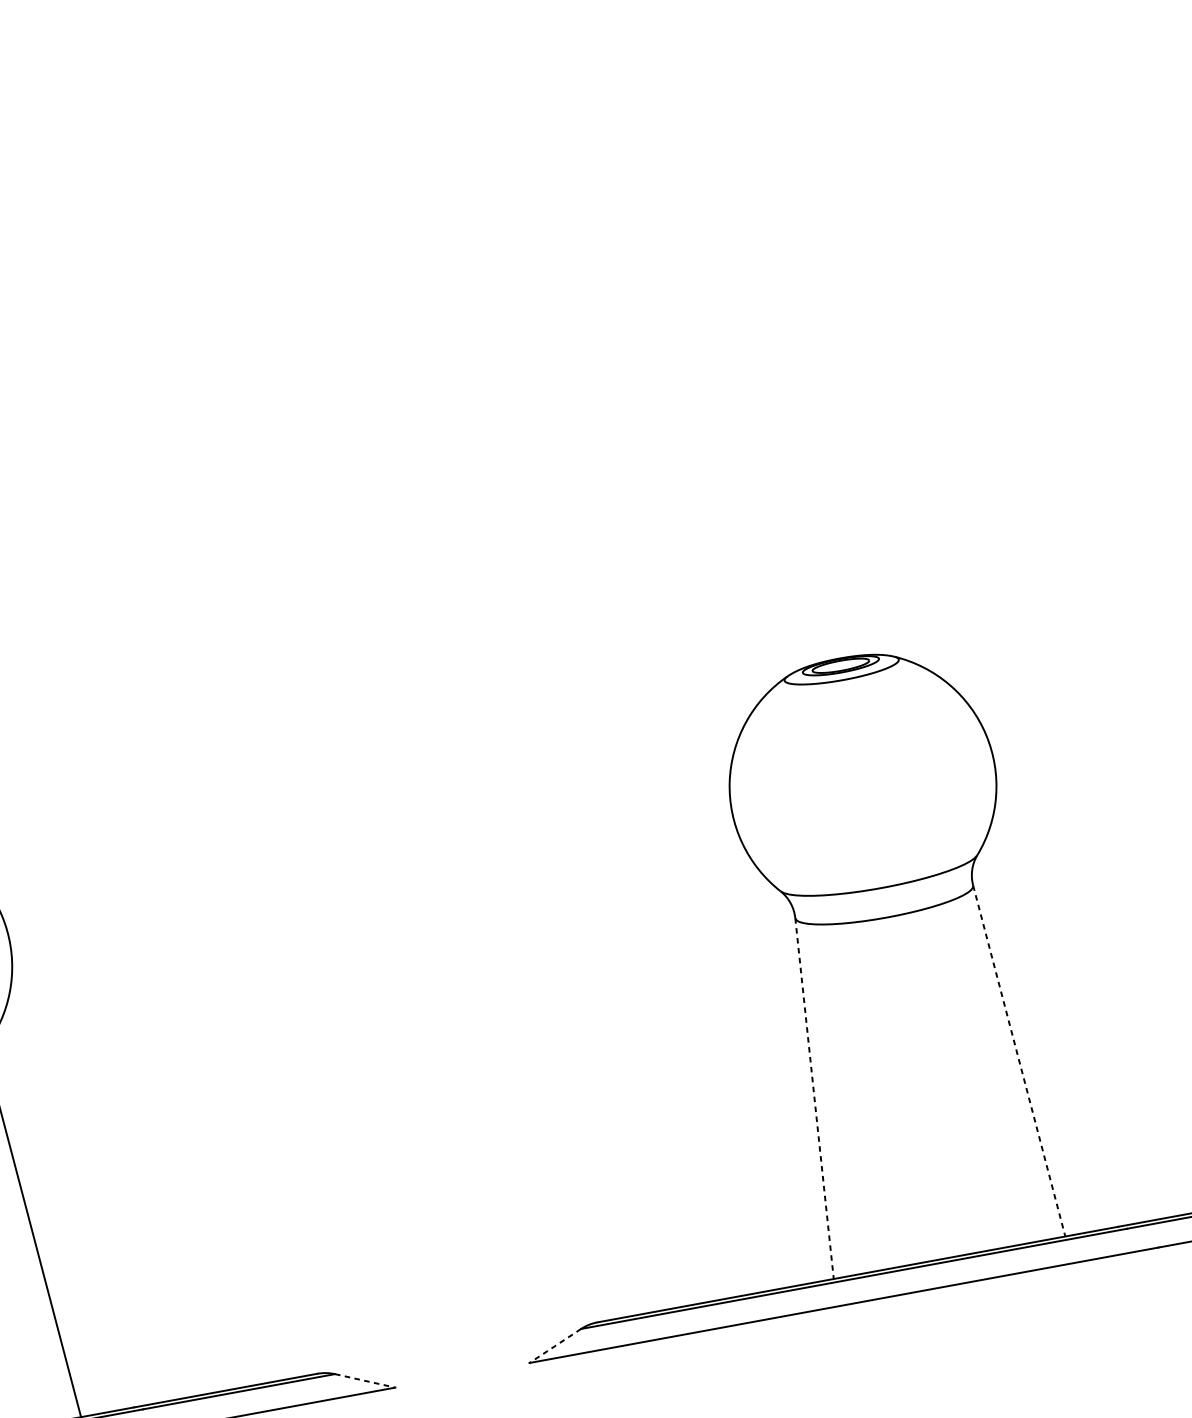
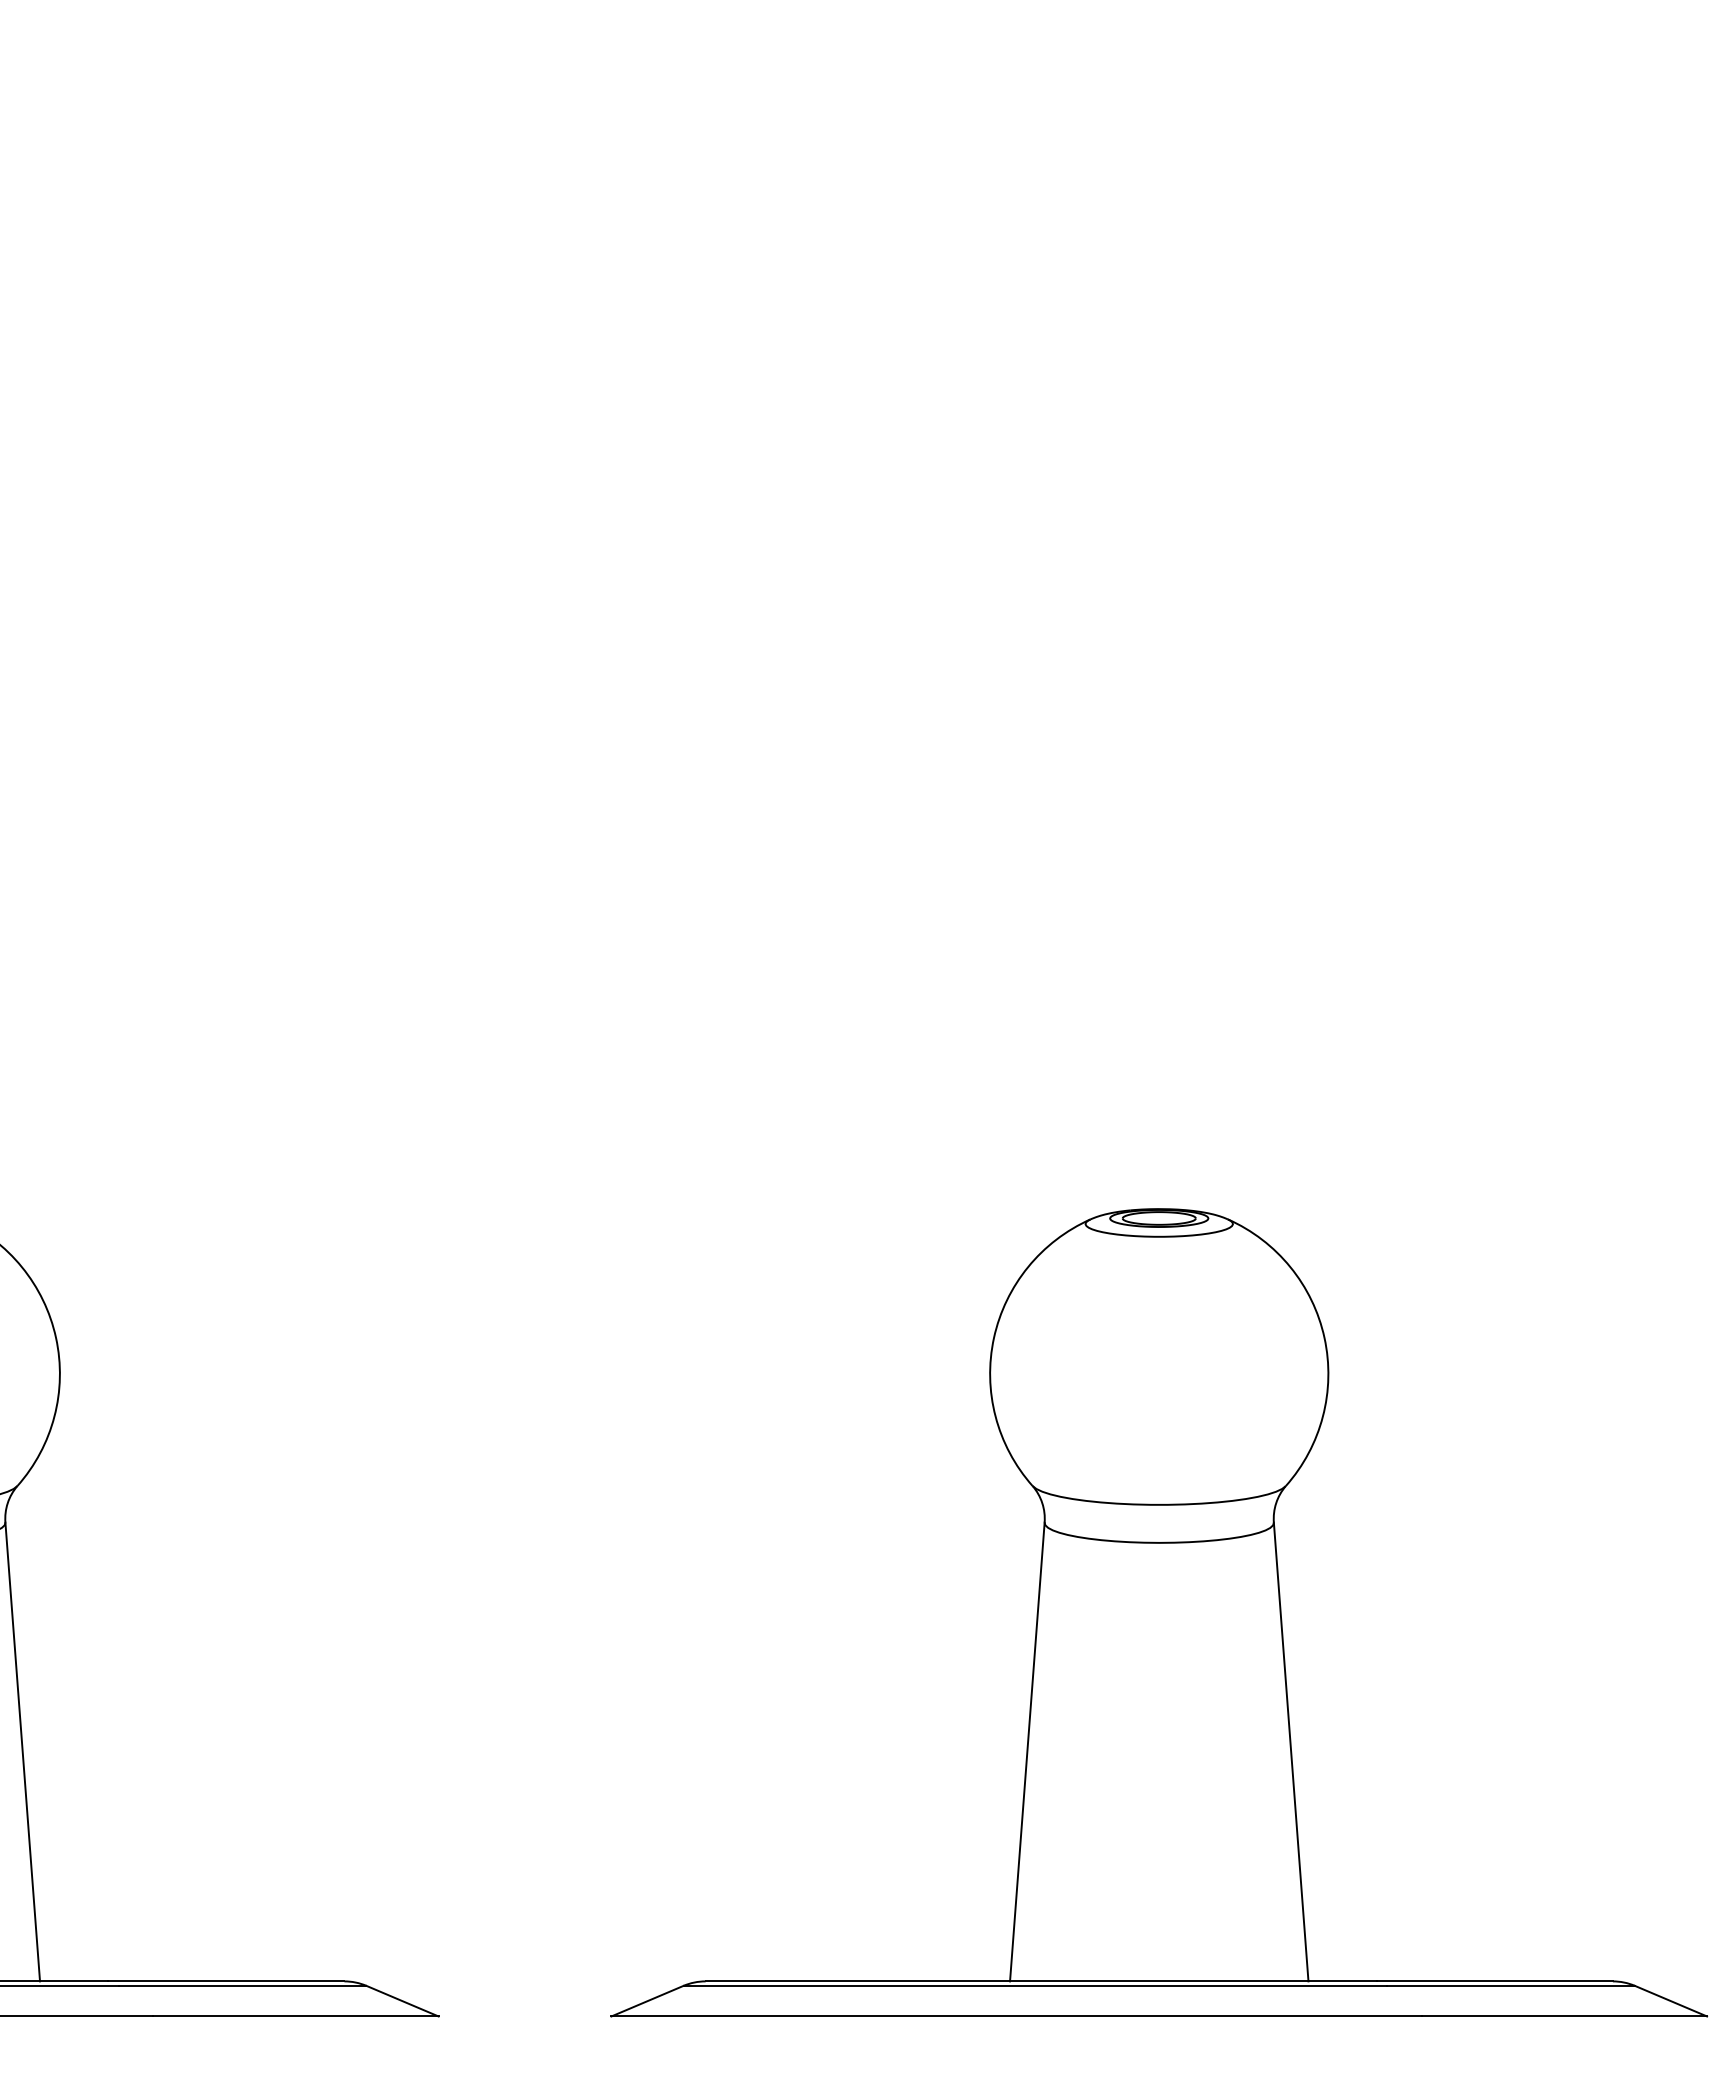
line: (1019, 1061) -> (1291, 1752), dashed -> solid
line: (814, 1098) -> (1027, 1752), dashed -> solid
line: (555, 1346) -> (647, 2001), dashed -> solid
line: (366, 1381) -> (403, 2001), dashed -> solid

